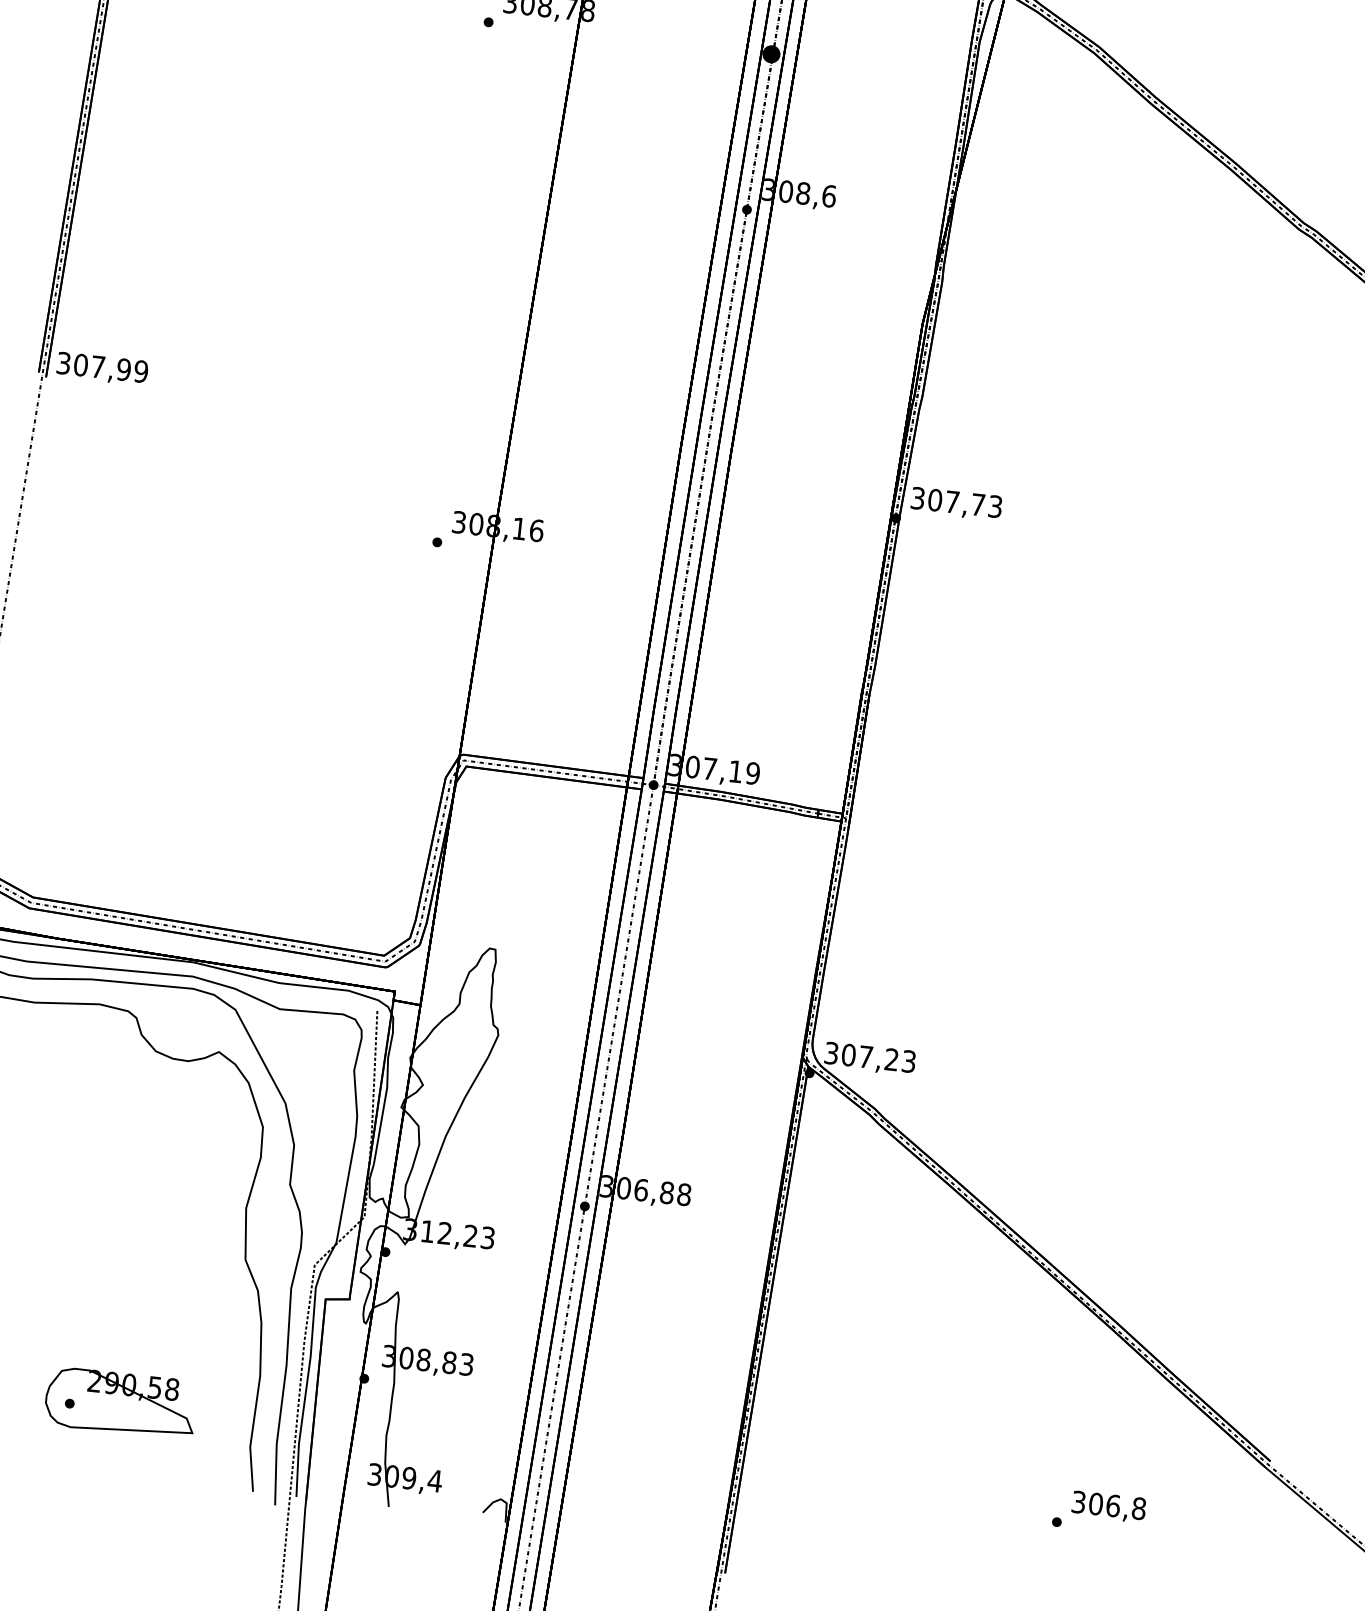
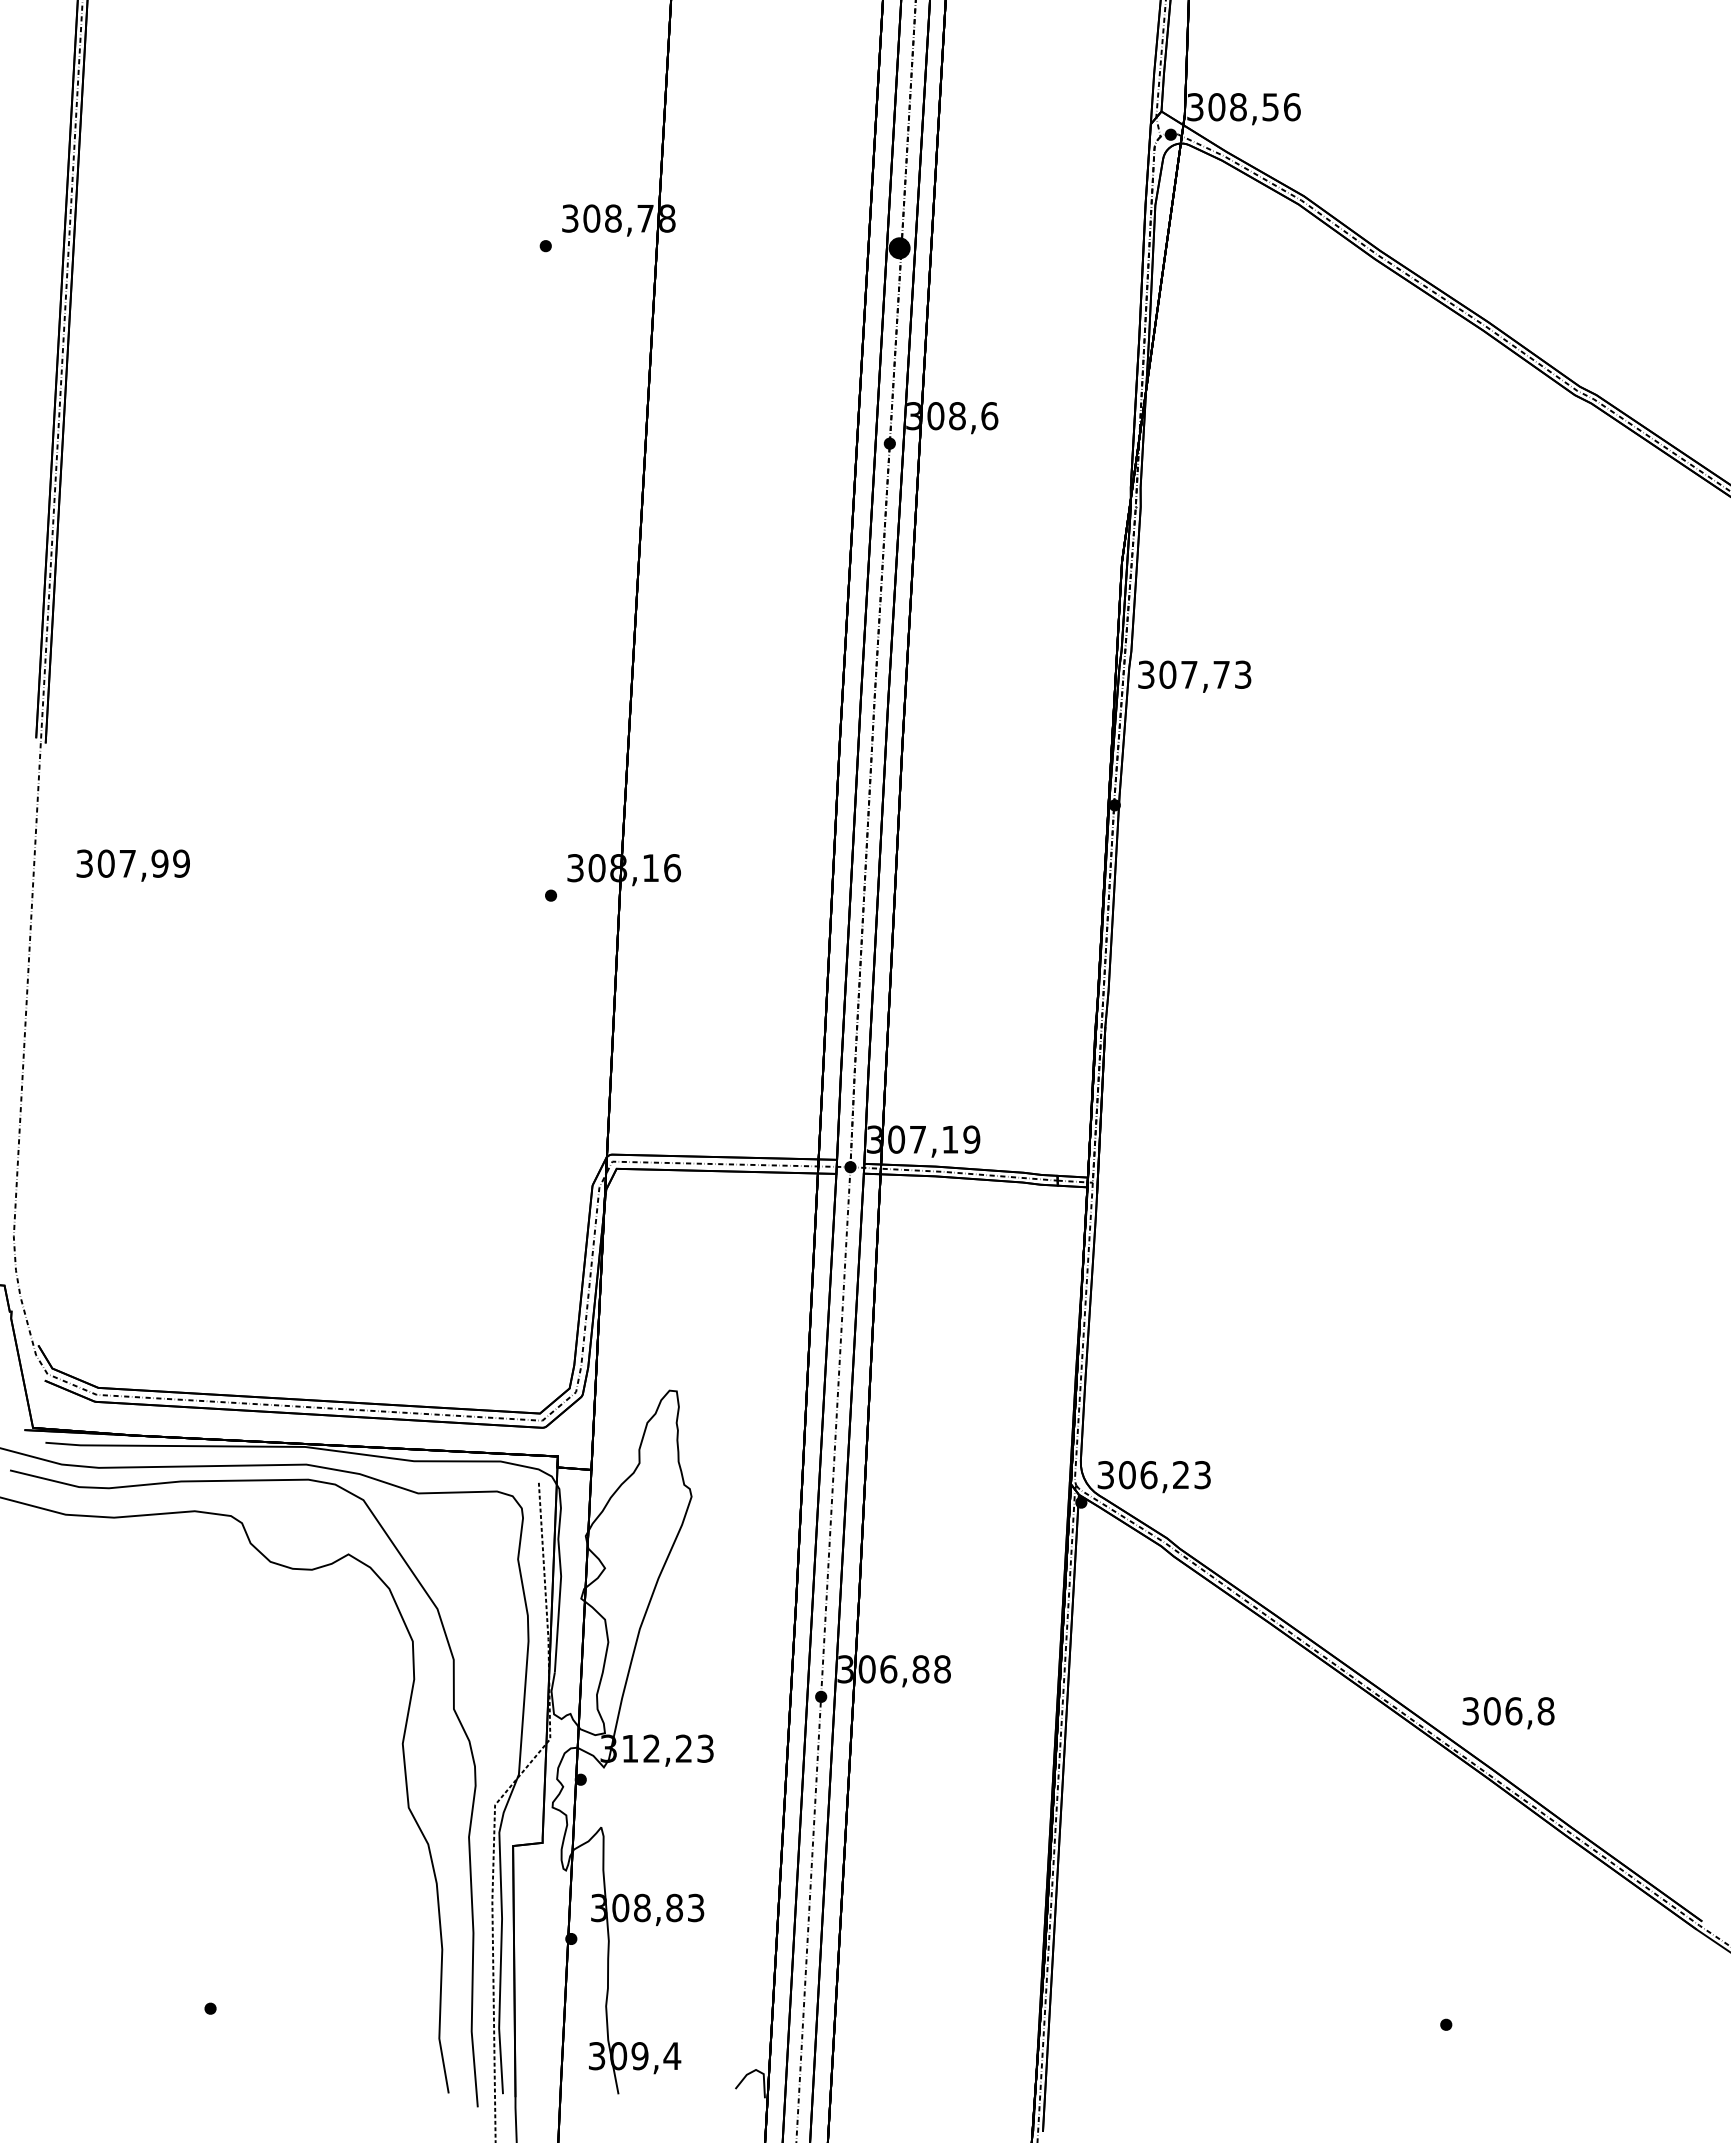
text: (101, 368) -> (132, 865), moved
text: (956, 503) -> (1194, 676), moved
text: (865, 1057) -> (1148, 1475), 307,23 -> 306,23
part: (120, 1402) -> (273, 2000), removed
text: (1108, 1507) -> (1508, 1713), moved

